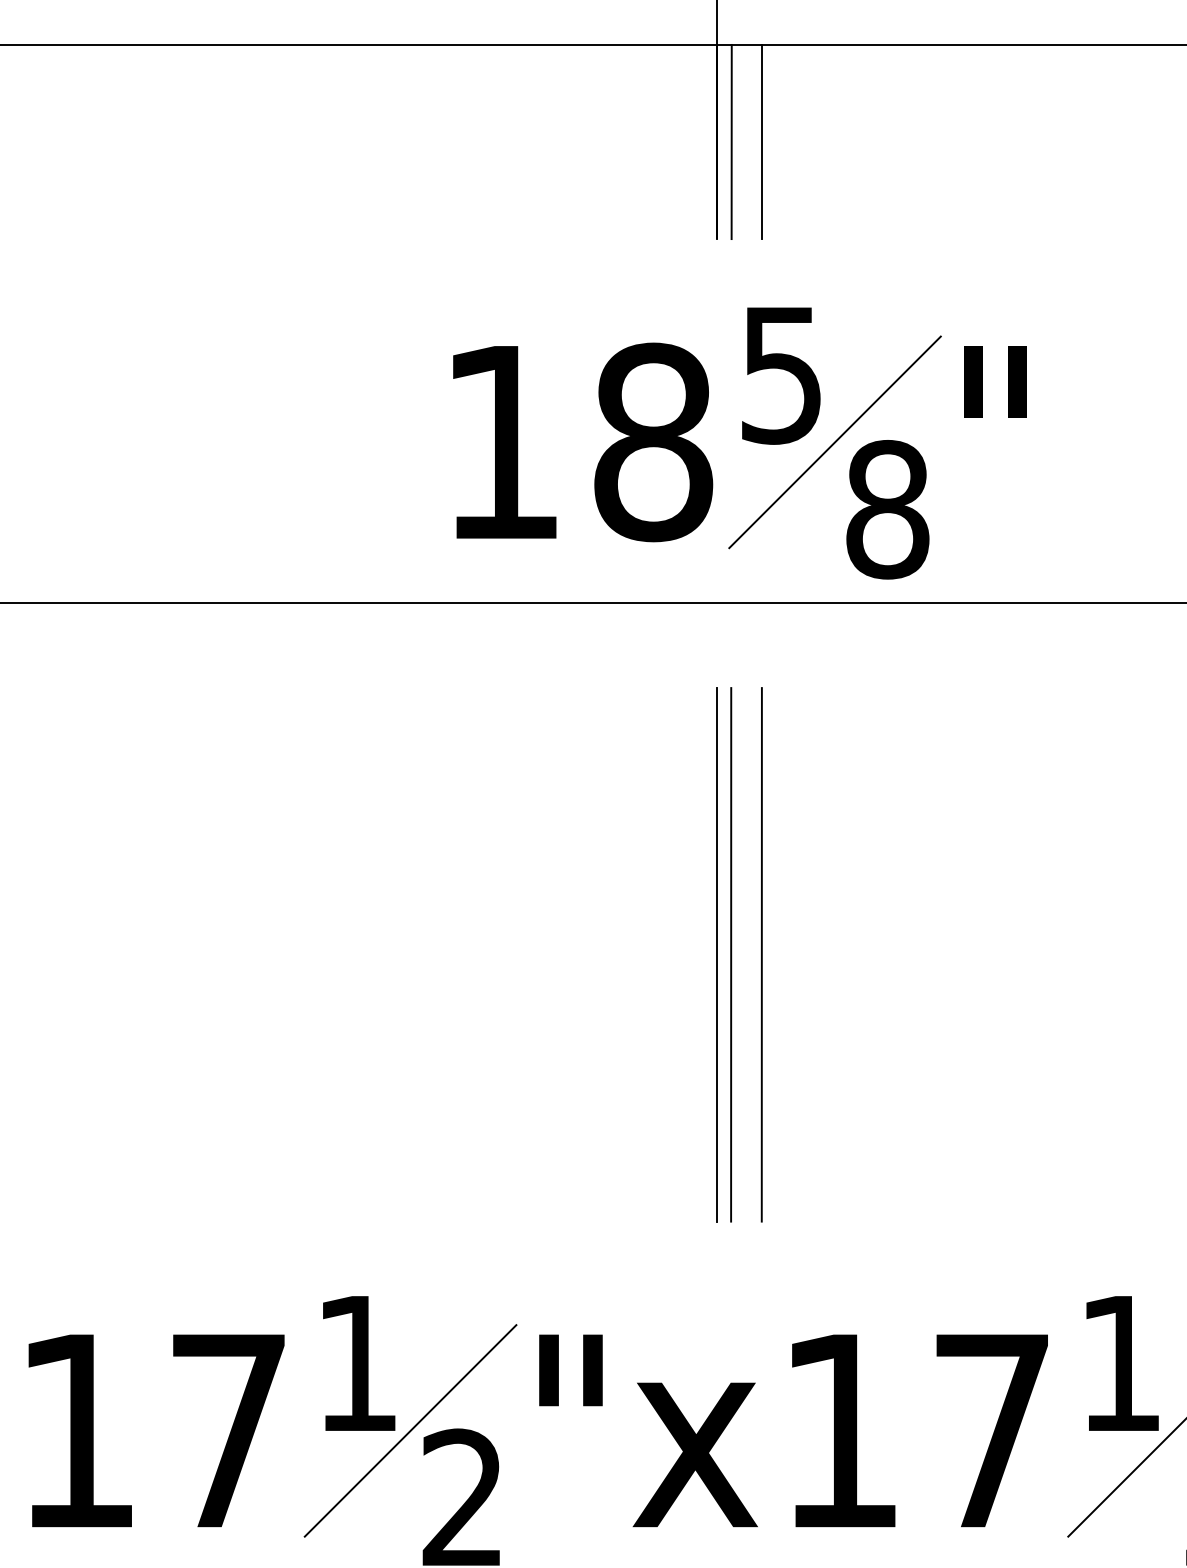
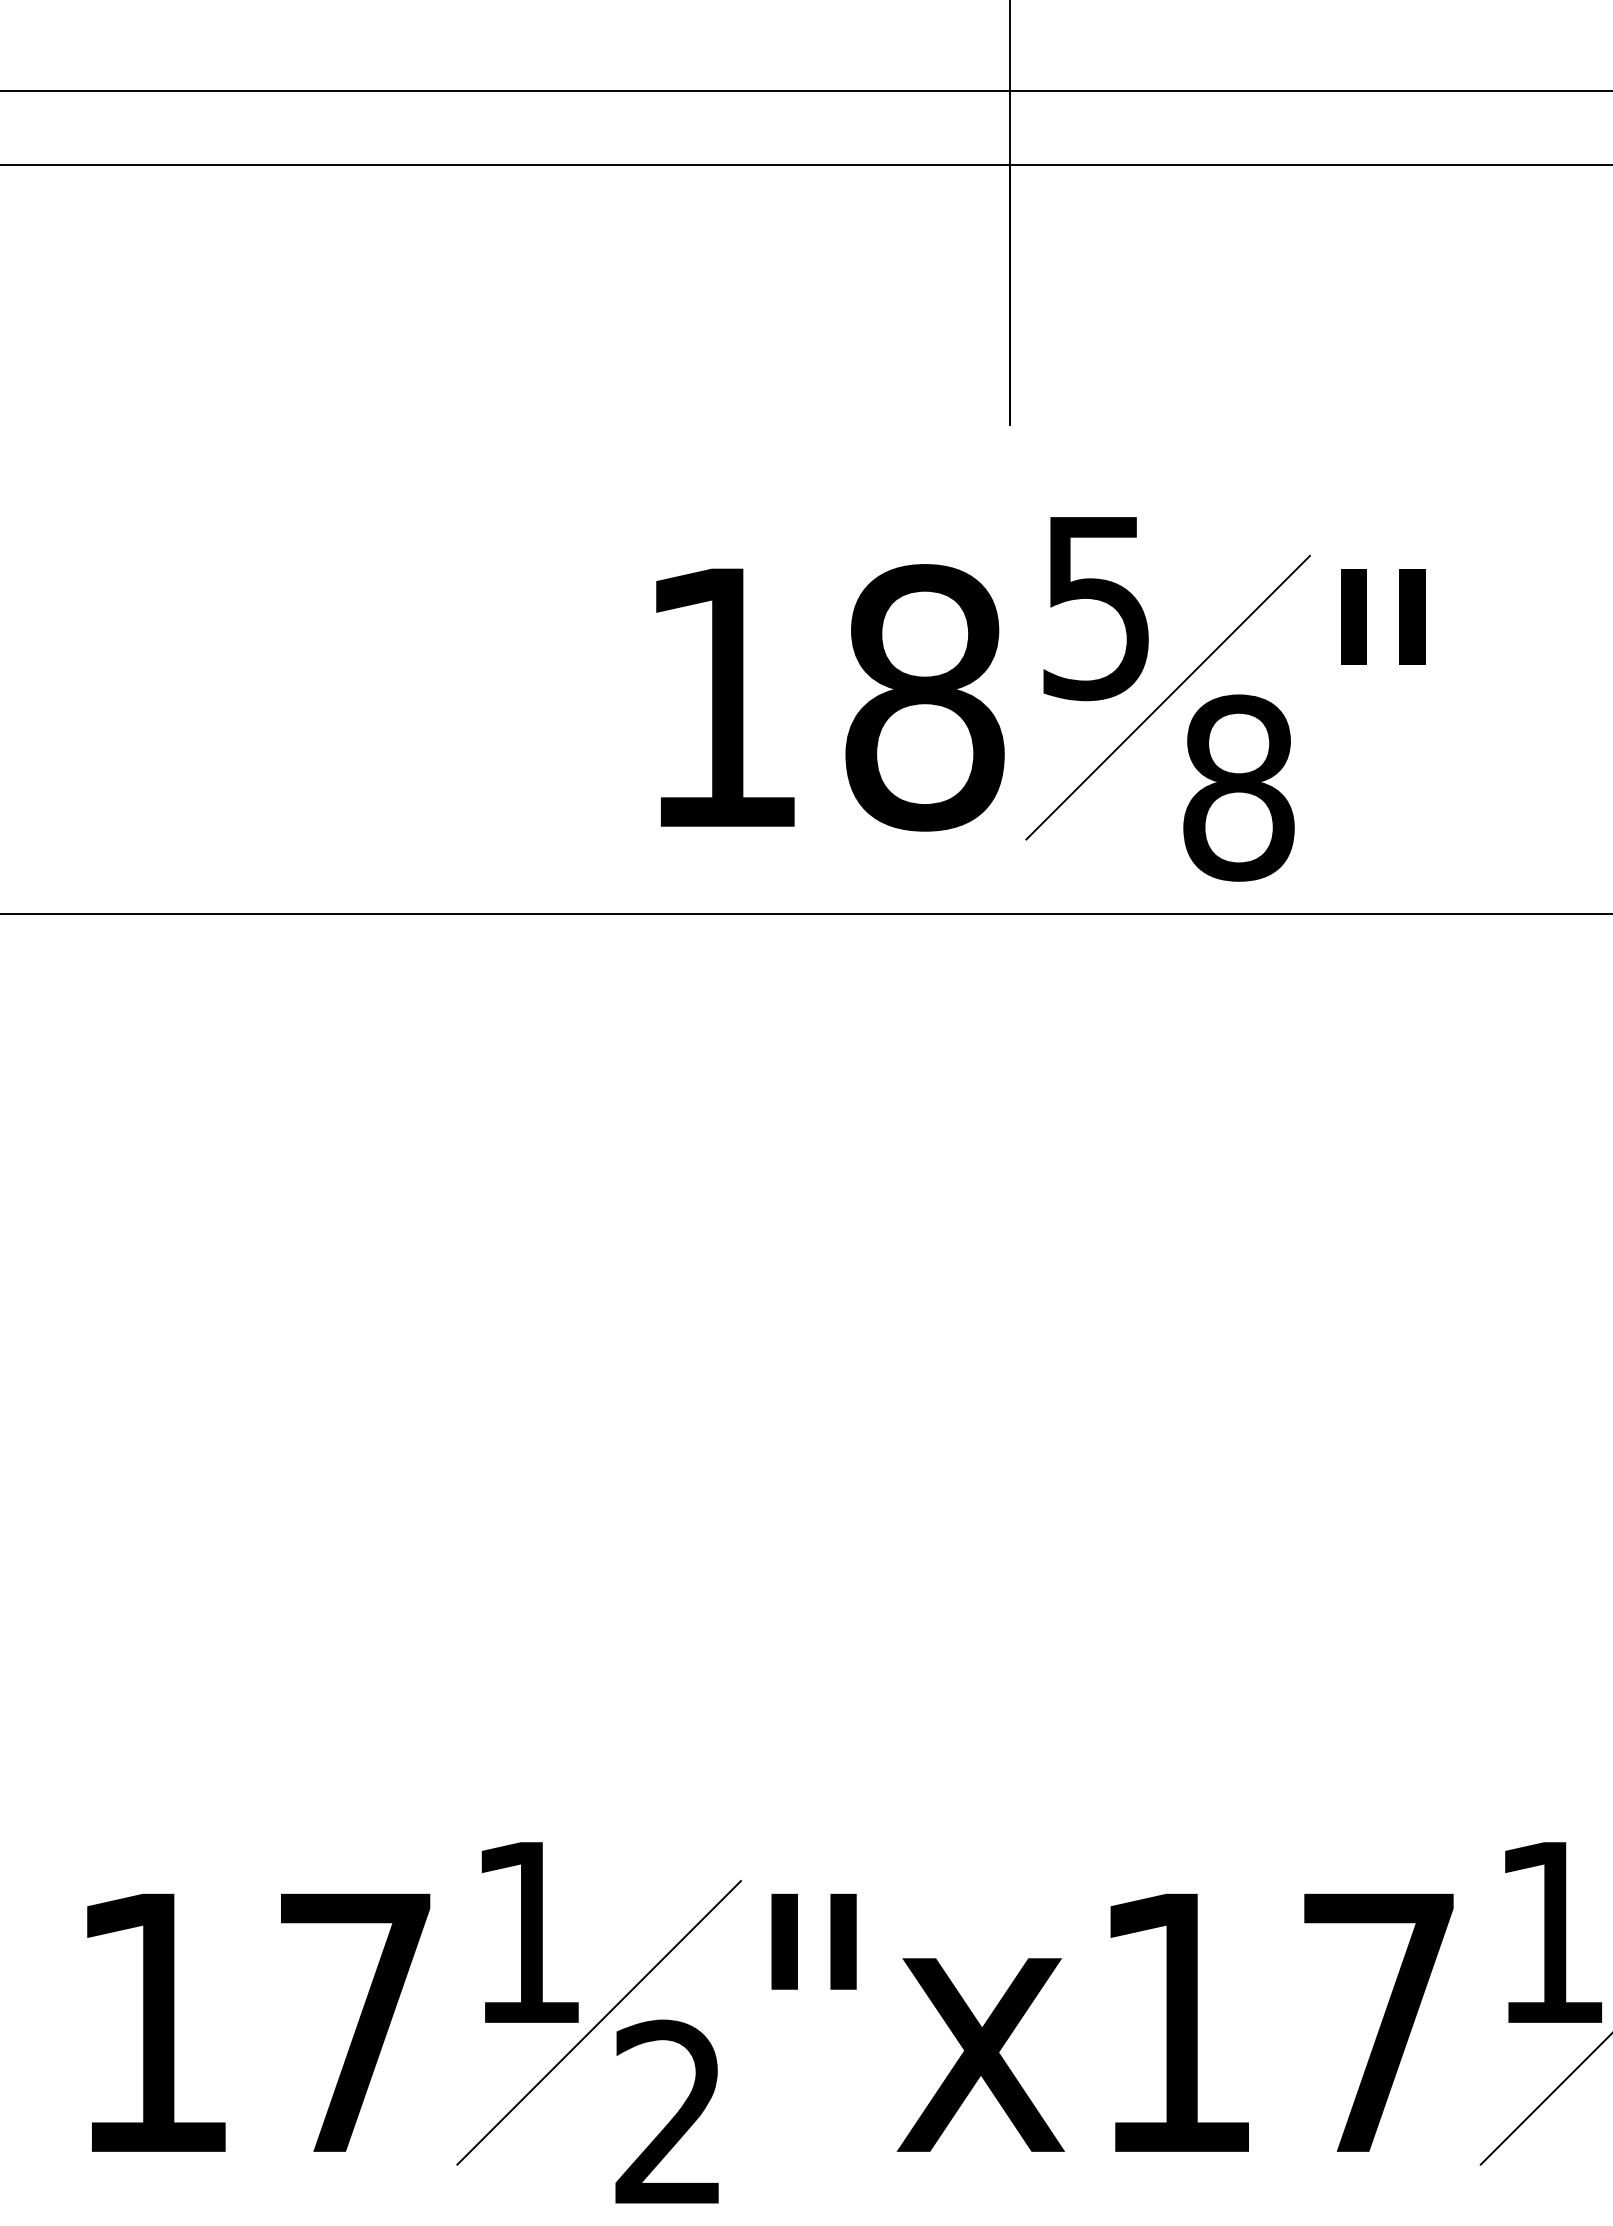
line: (731, 142) -> (1029, 295), removed
line: (762, 142) -> (1070, 295), removed
line: (716, 954) -> (1009, 1384), removed
line: (730, 954) -> (1028, 1384), removed
line: (761, 954) -> (1069, 1384), removed

